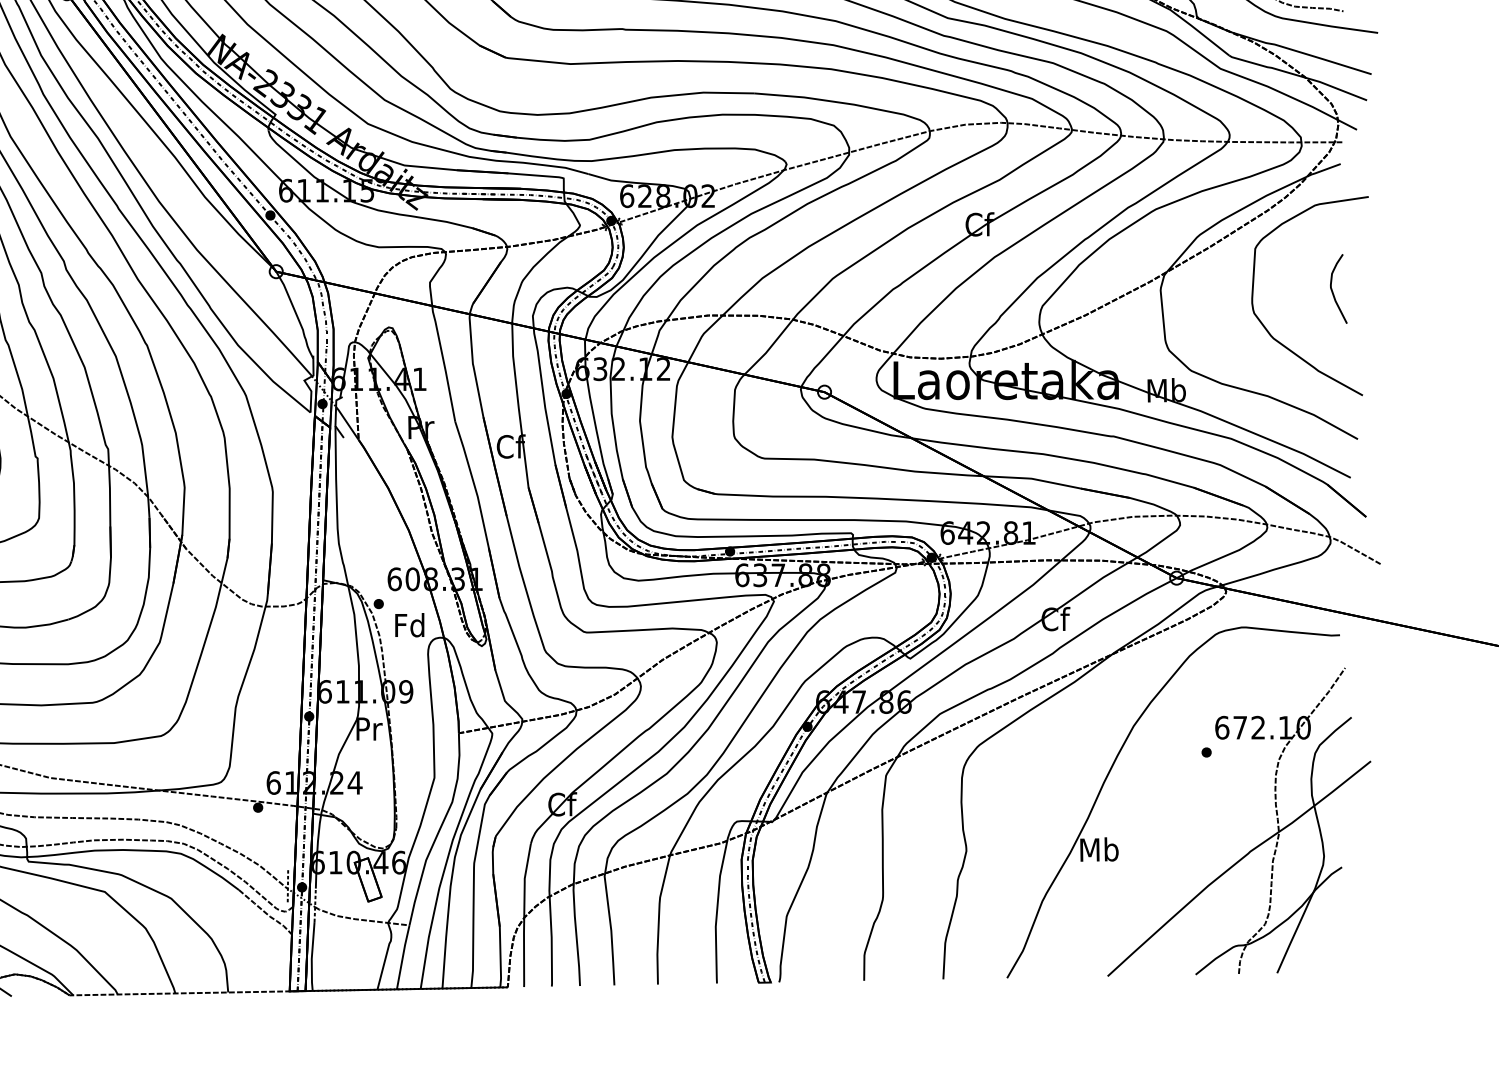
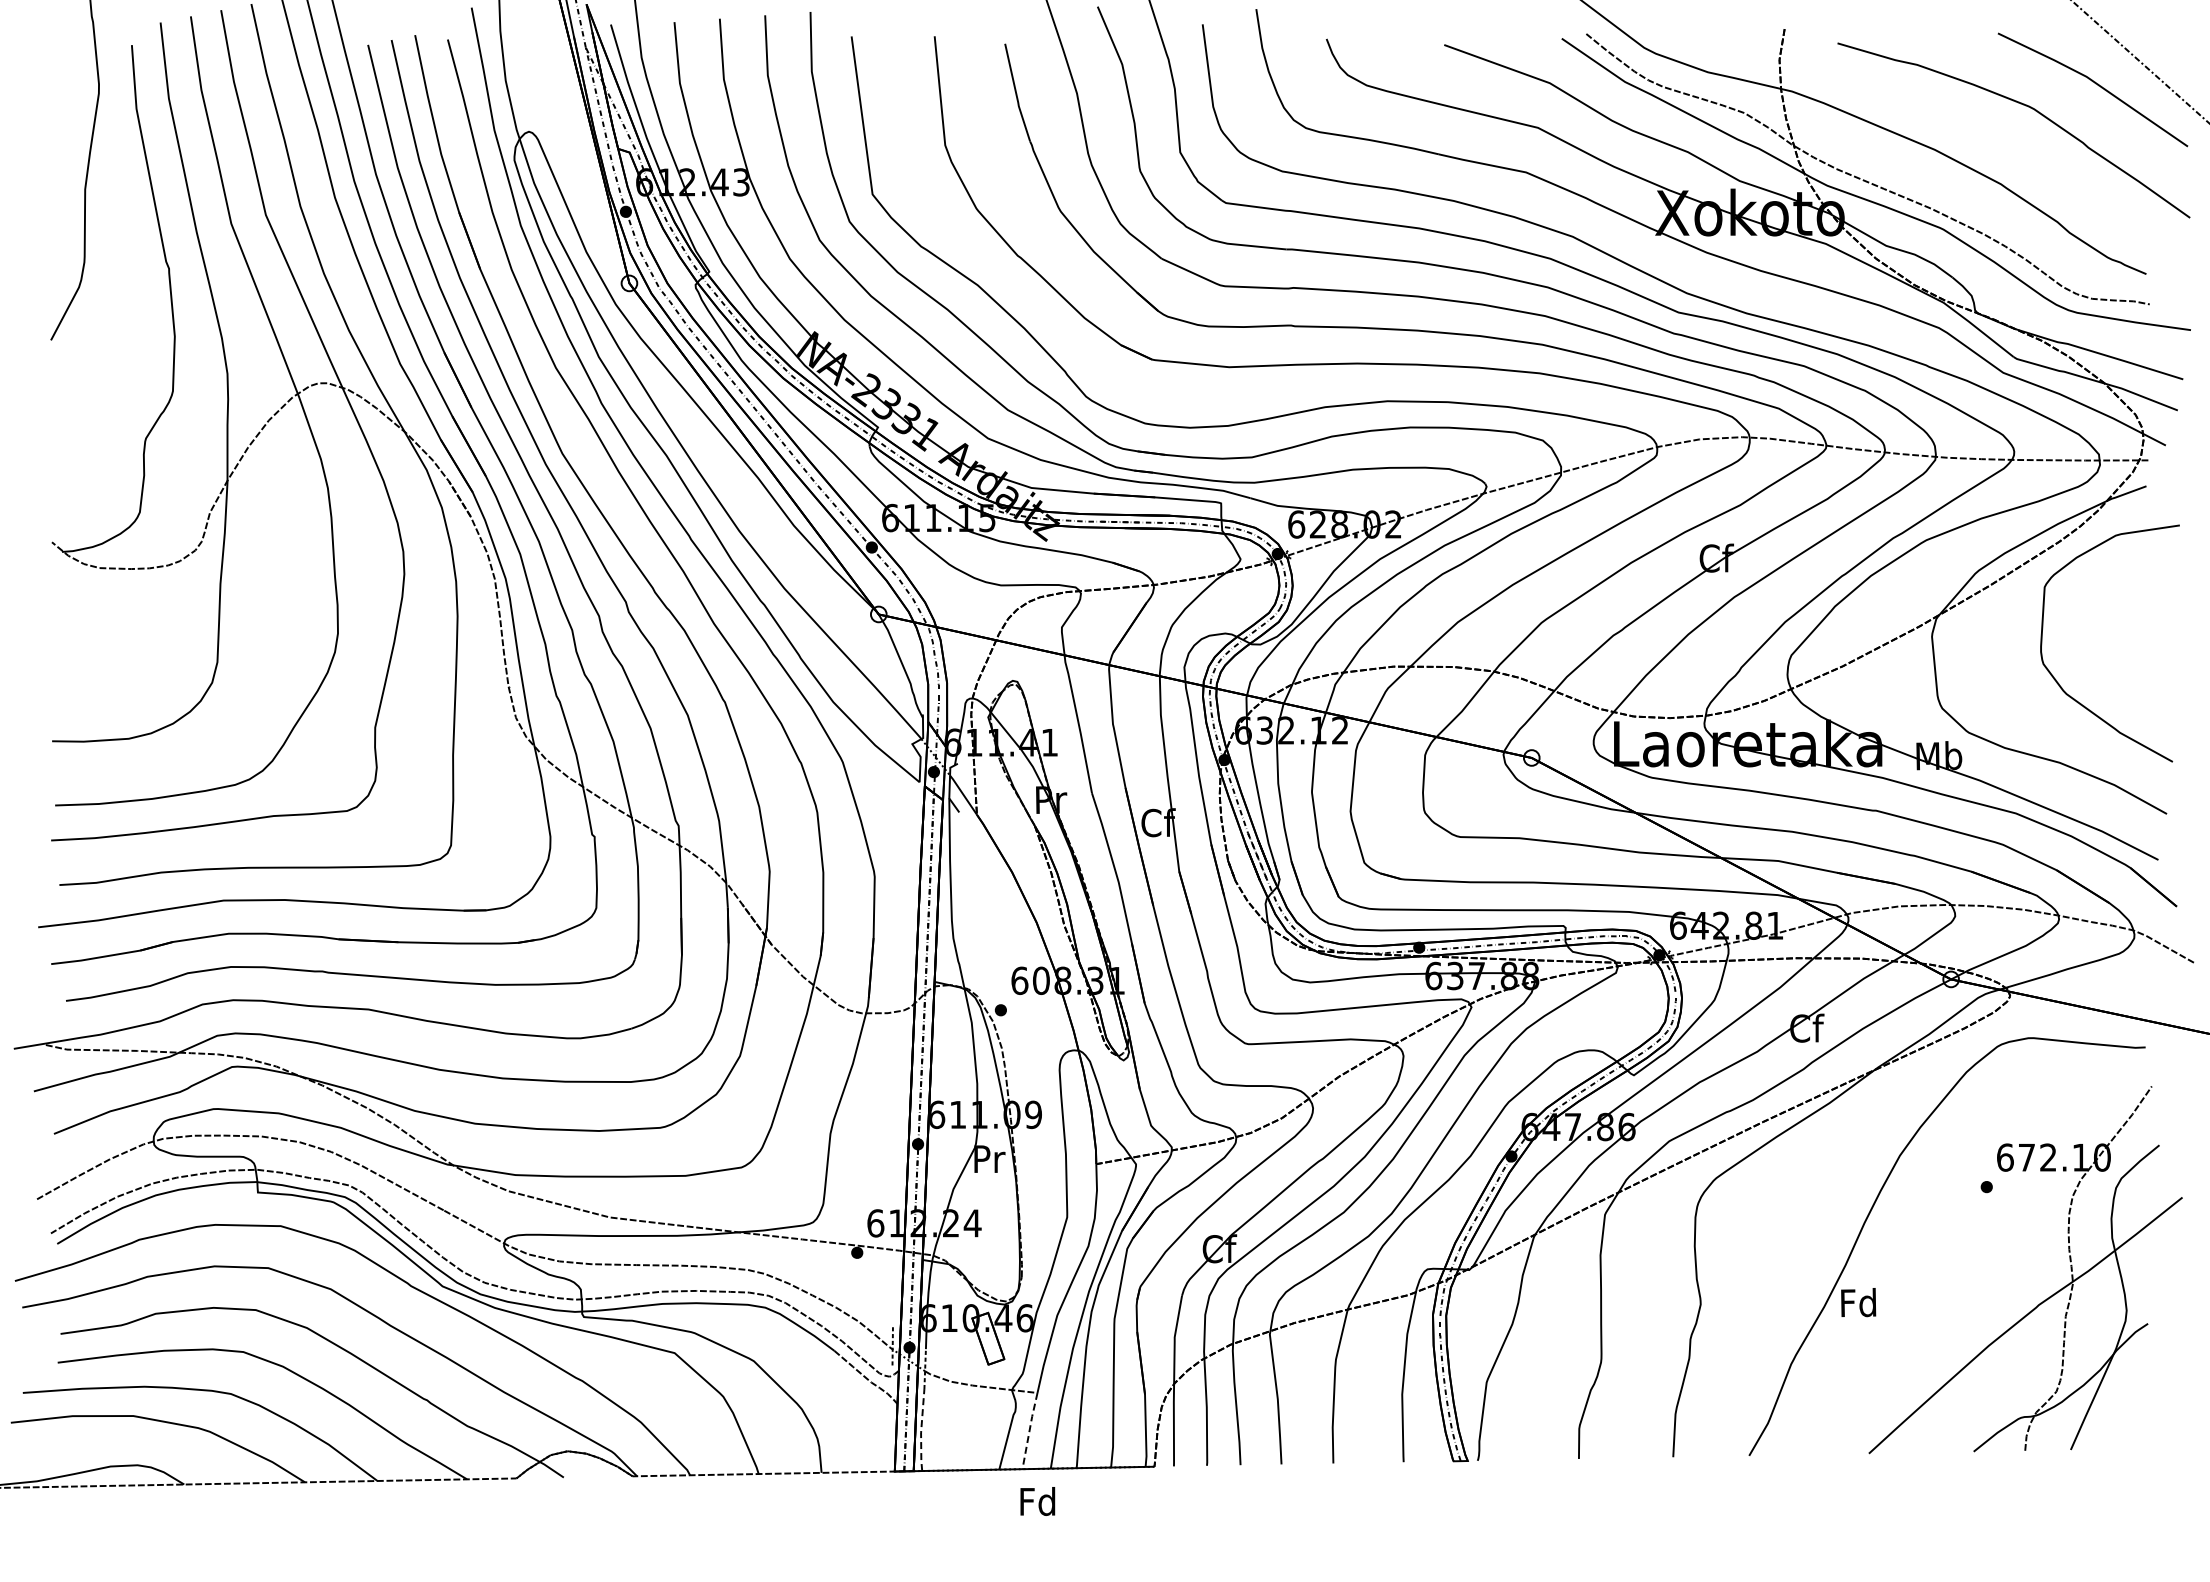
curve: (1333, 291) -> (2137, 637), removed
text: (409, 625) -> (1037, 1501), moved
text: (1099, 849) -> (1859, 1302), Mb -> Fd
line: (402, 956) -> (1029, 1430), solid -> dashed
line: (312, 957) -> (921, 1431), solid -> dashed

